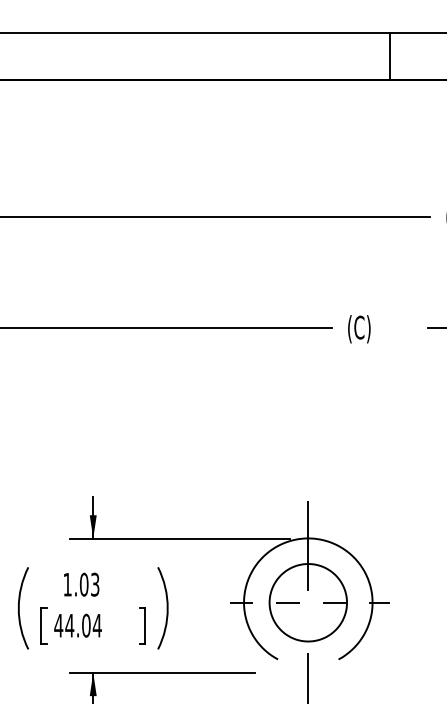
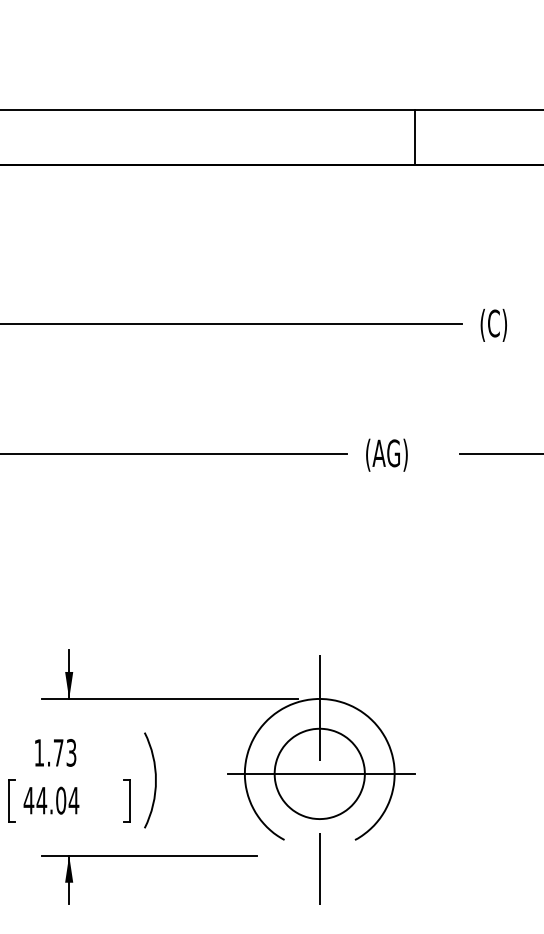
text: (368, 328) -> (389, 454), (C) -> (AG)
text: (84, 584) -> (58, 752), 1.03 -> 1.73
line: (310, 602) -> (322, 773), dashed -> solid

